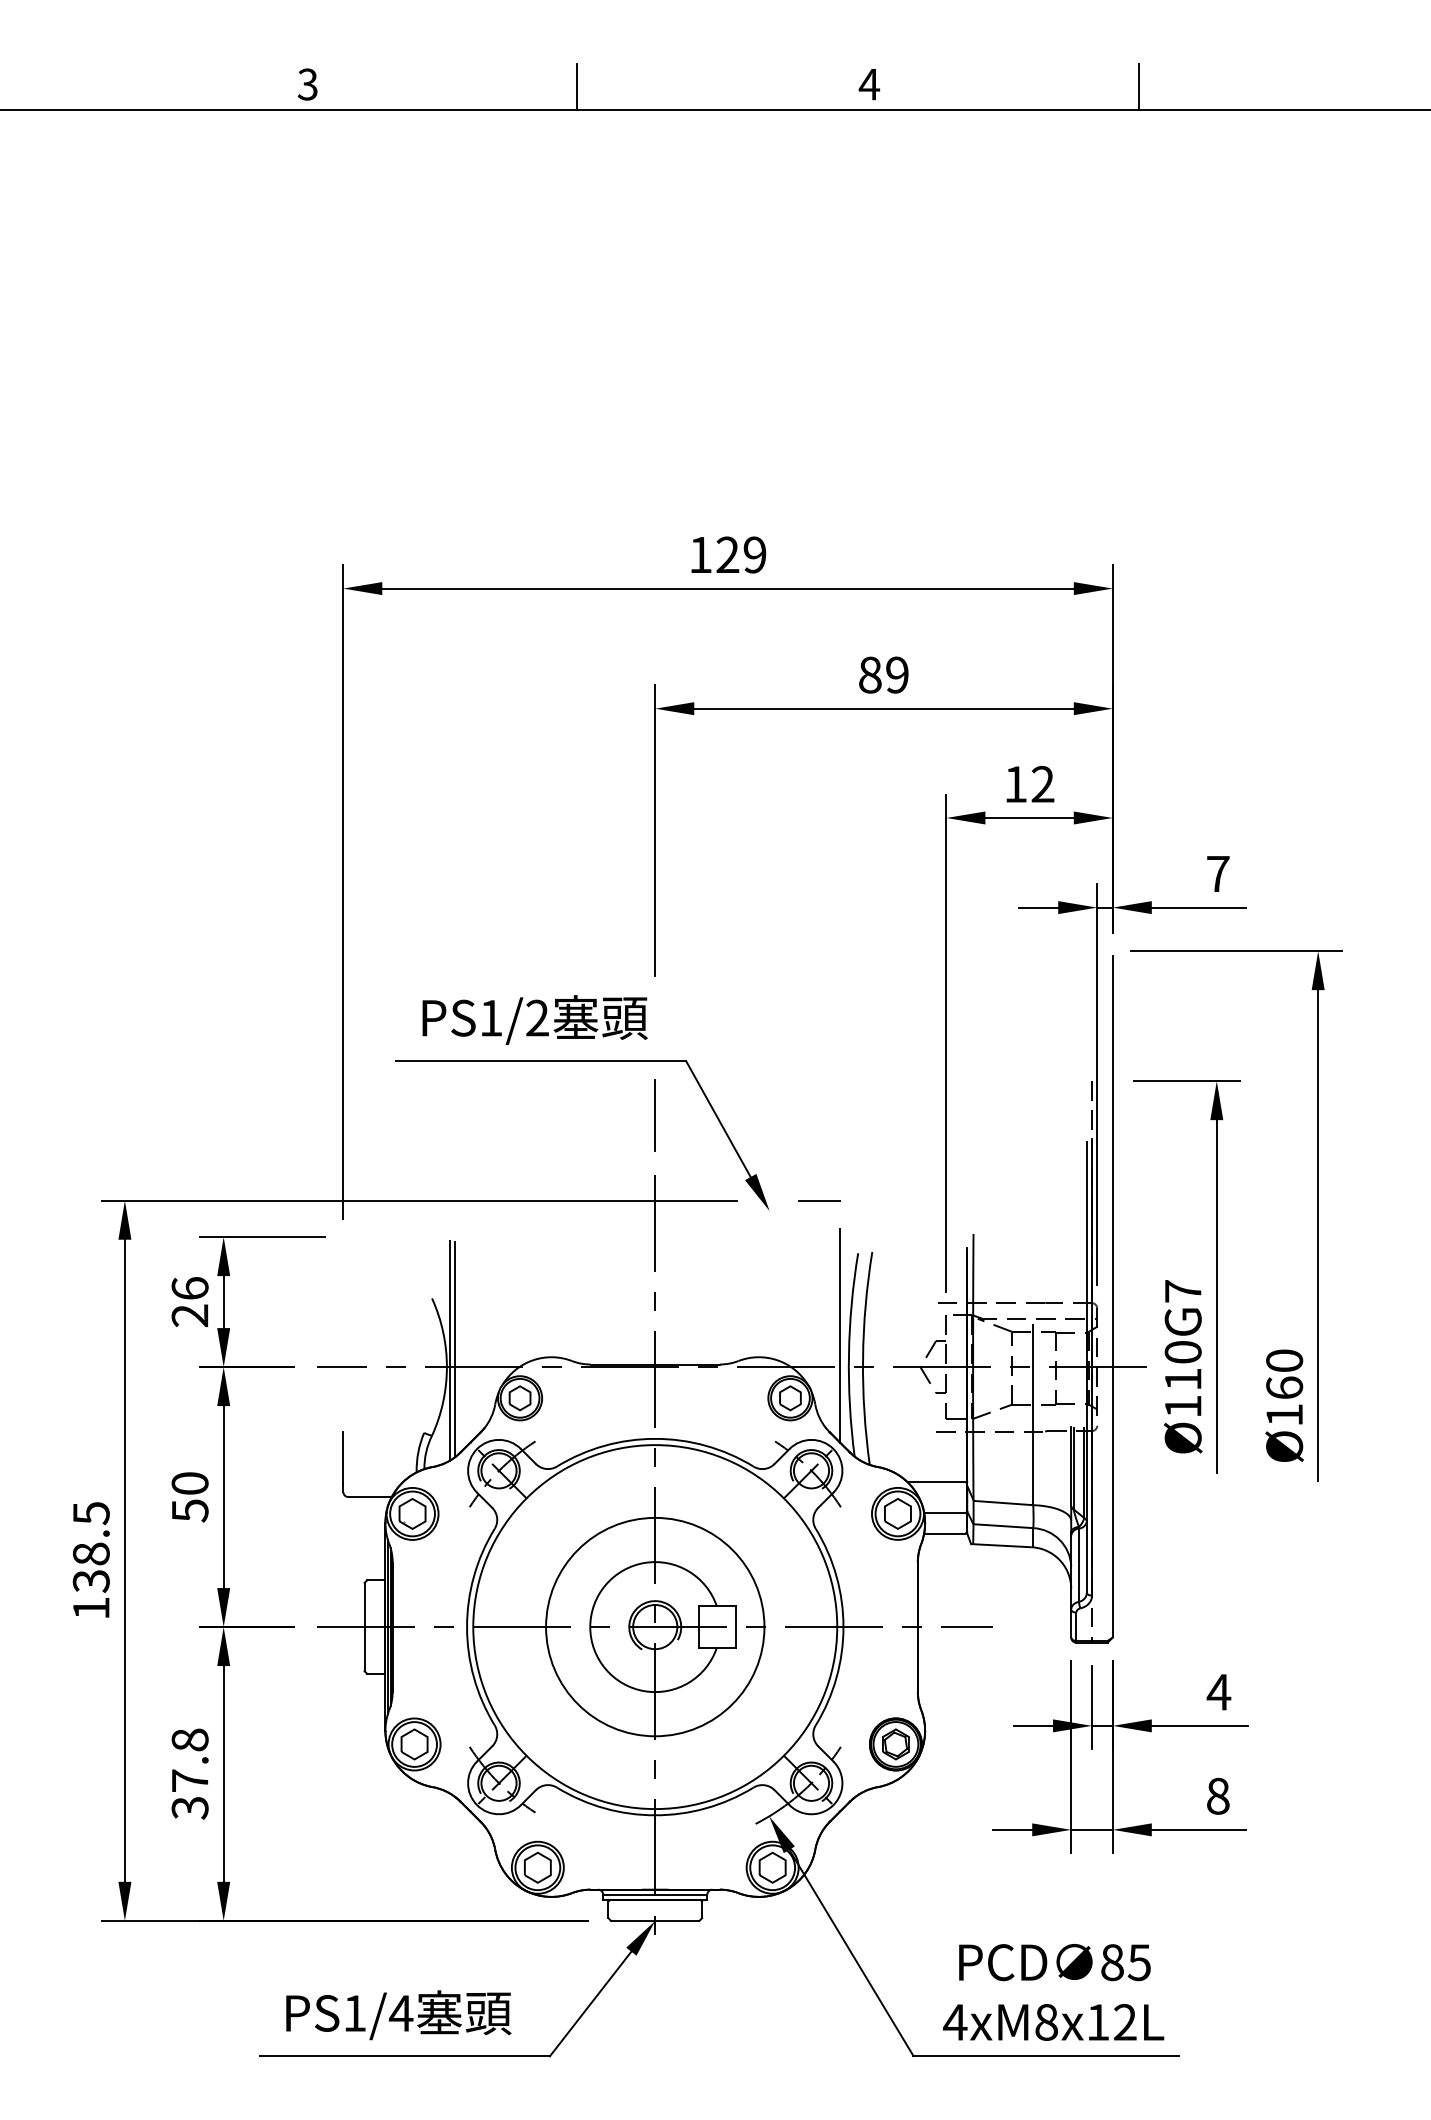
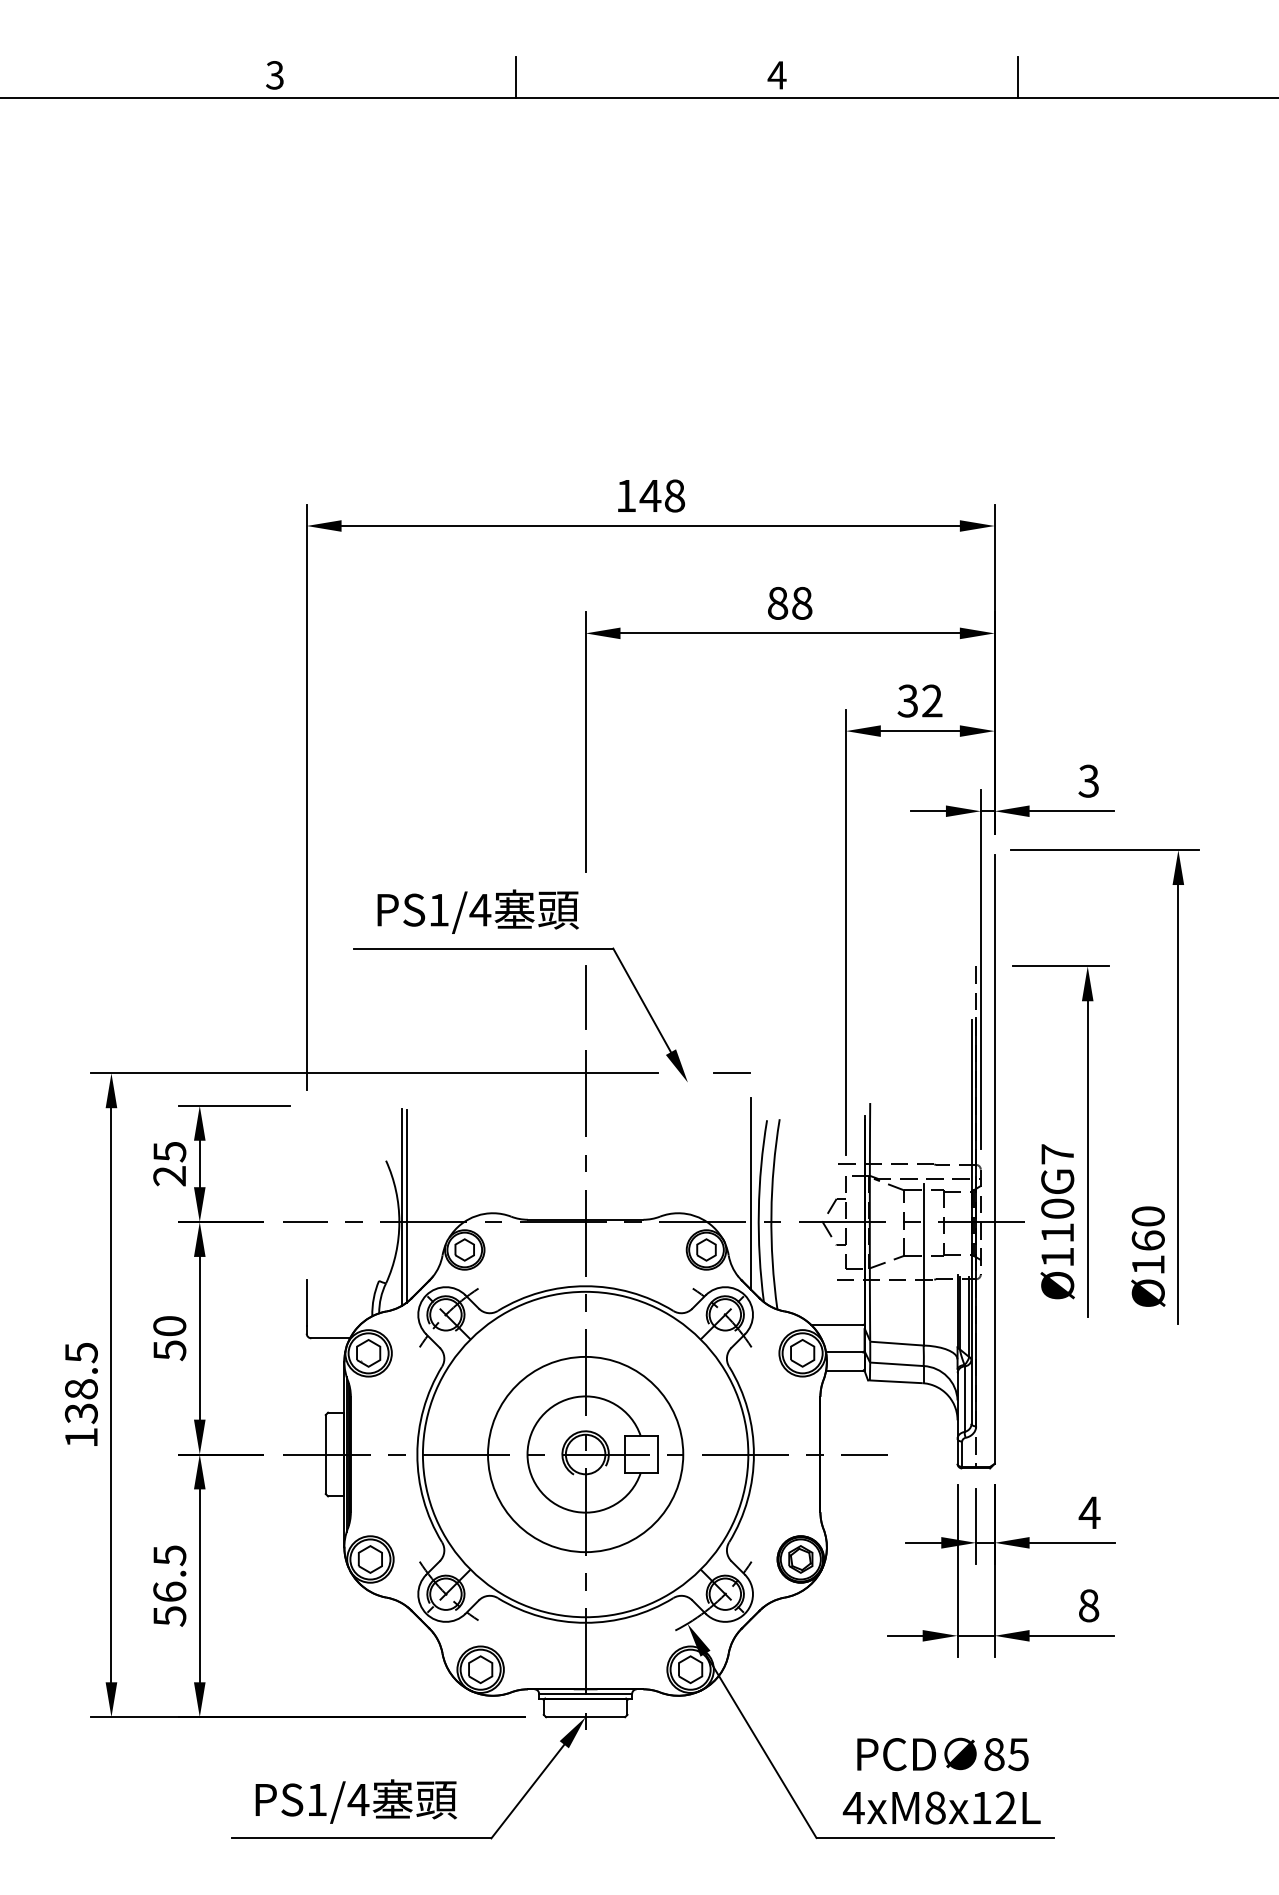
text: (740, 554) -> (661, 495), 129 -> 148
text: (897, 674) -> (802, 602), 89 -> 88
text: (1015, 783) -> (907, 700), 12 -> 32
text: (1217, 873) -> (1088, 780), 7 -> 3
text: (537, 1017) -> (480, 909), PS1/2 -> PS1/4
text: (189, 1288) -> (169, 1151), 26 -> 25
text: (189, 1773) -> (169, 1585), 37.8 -> 56.5

